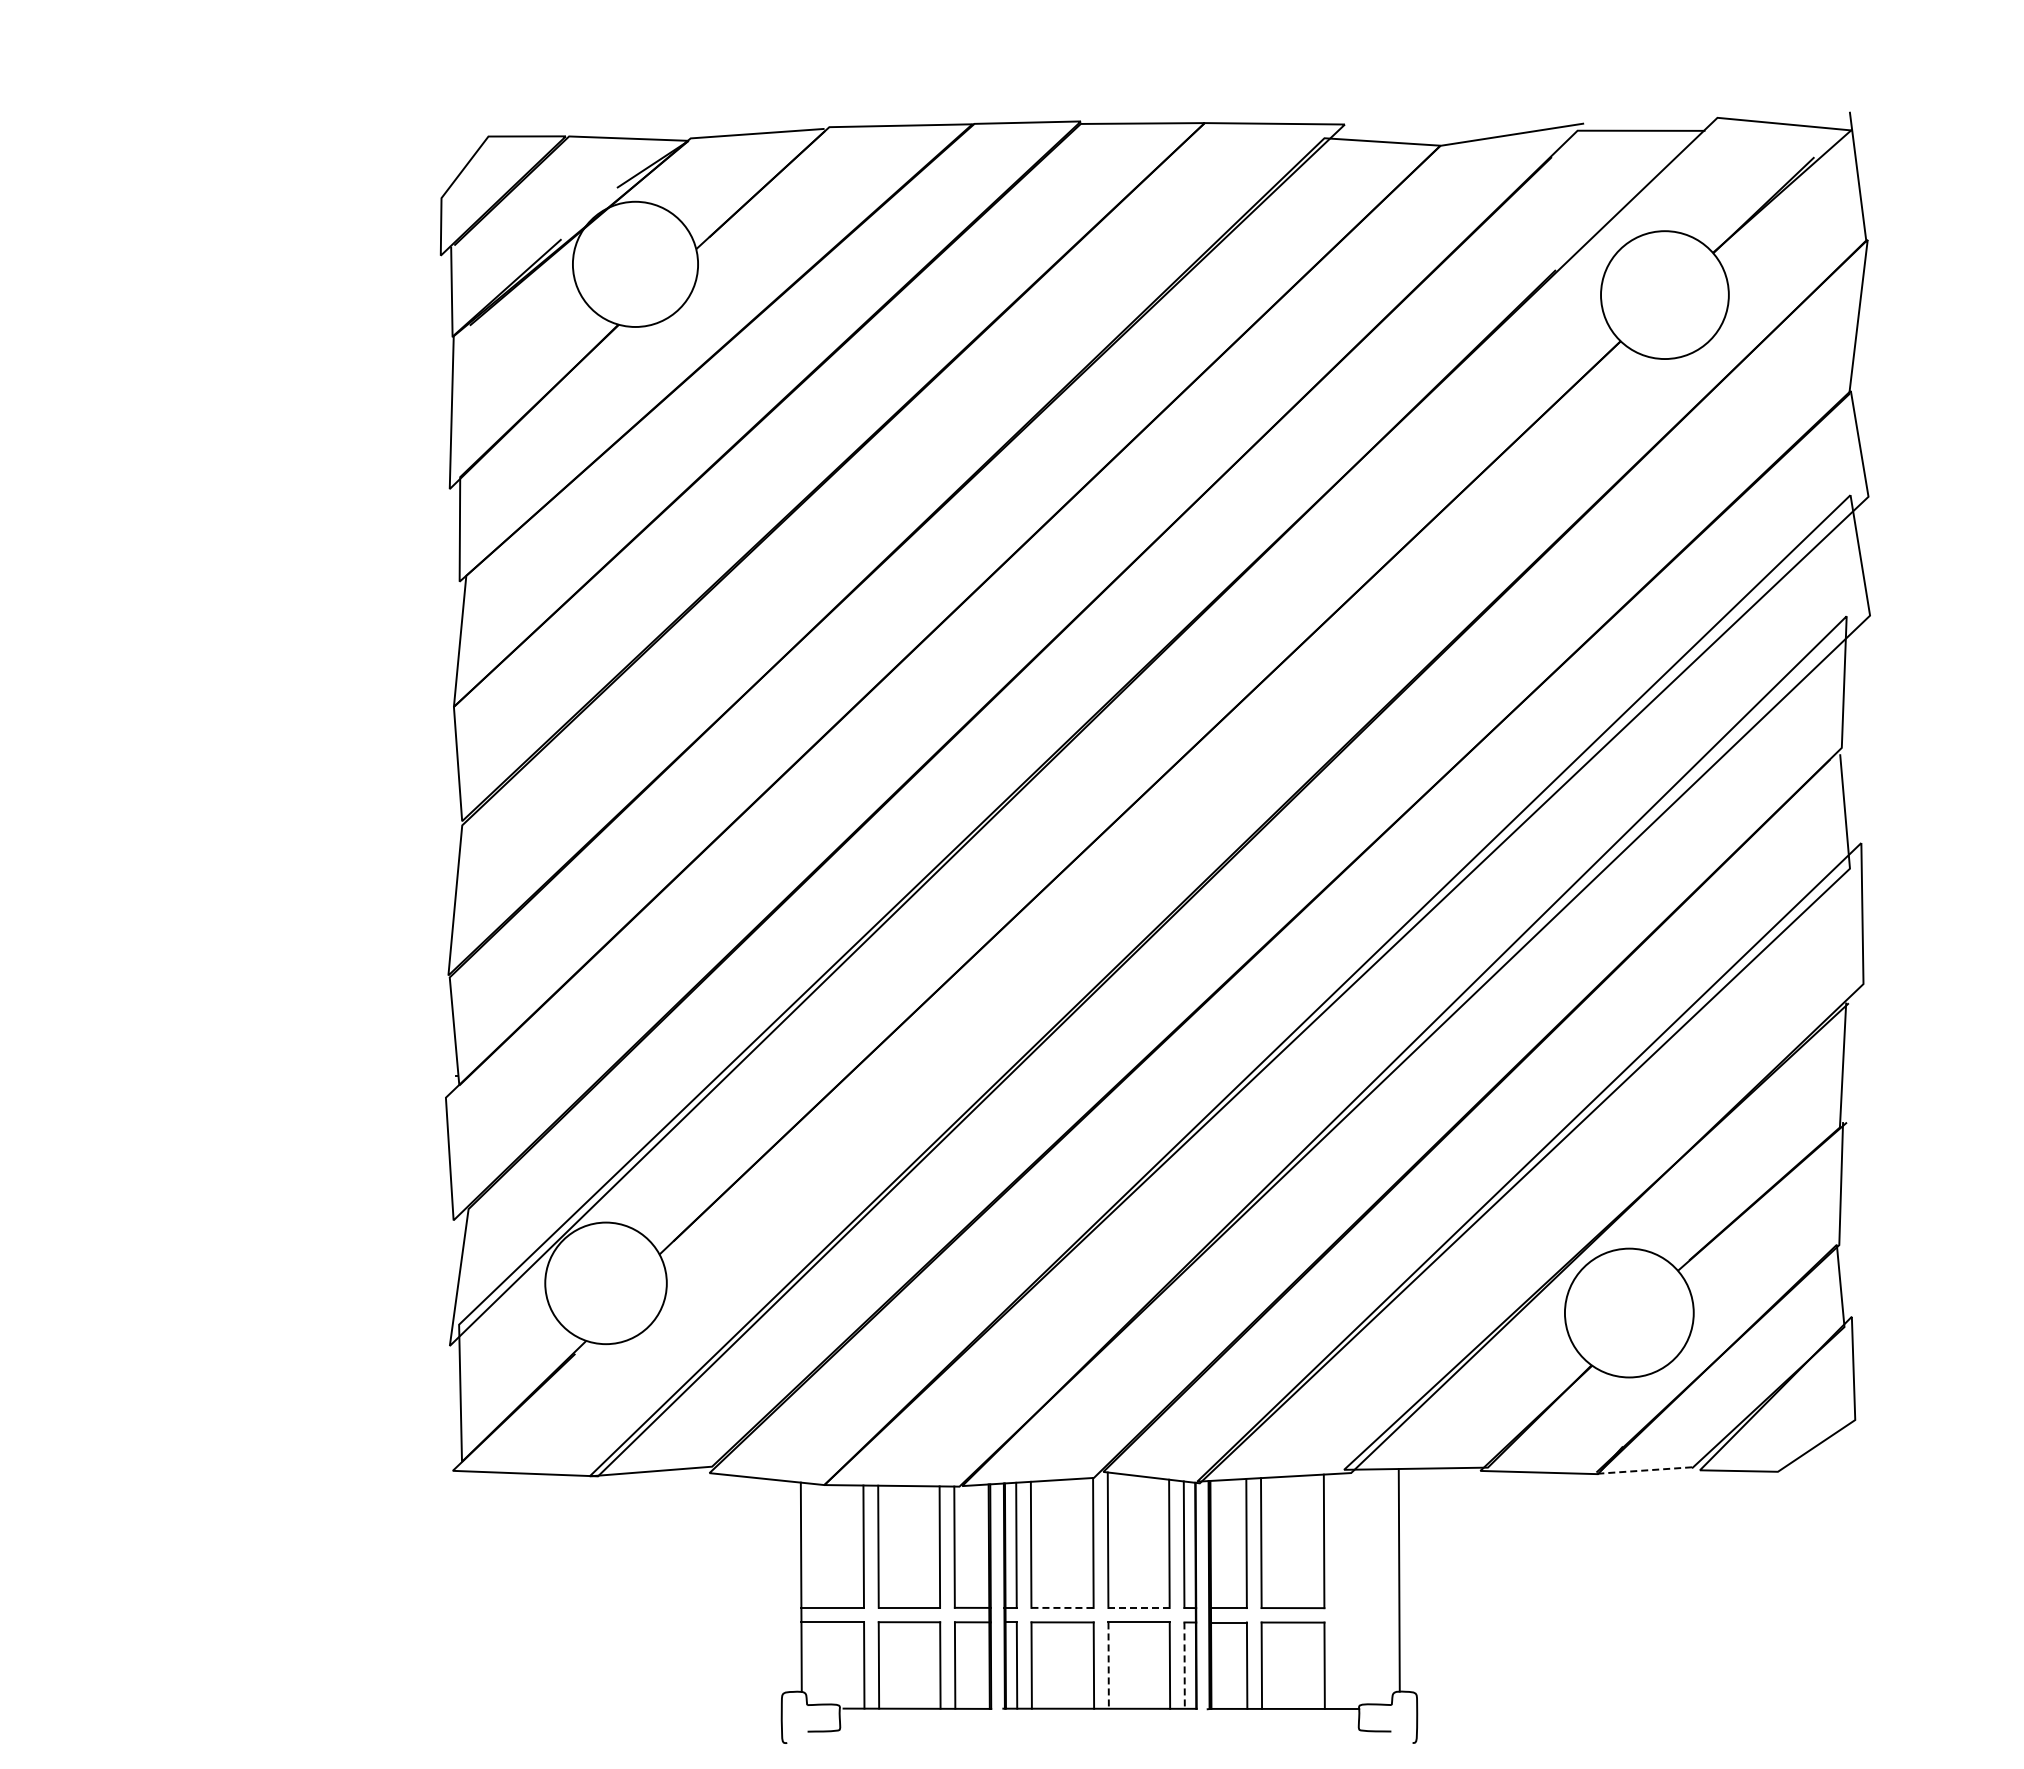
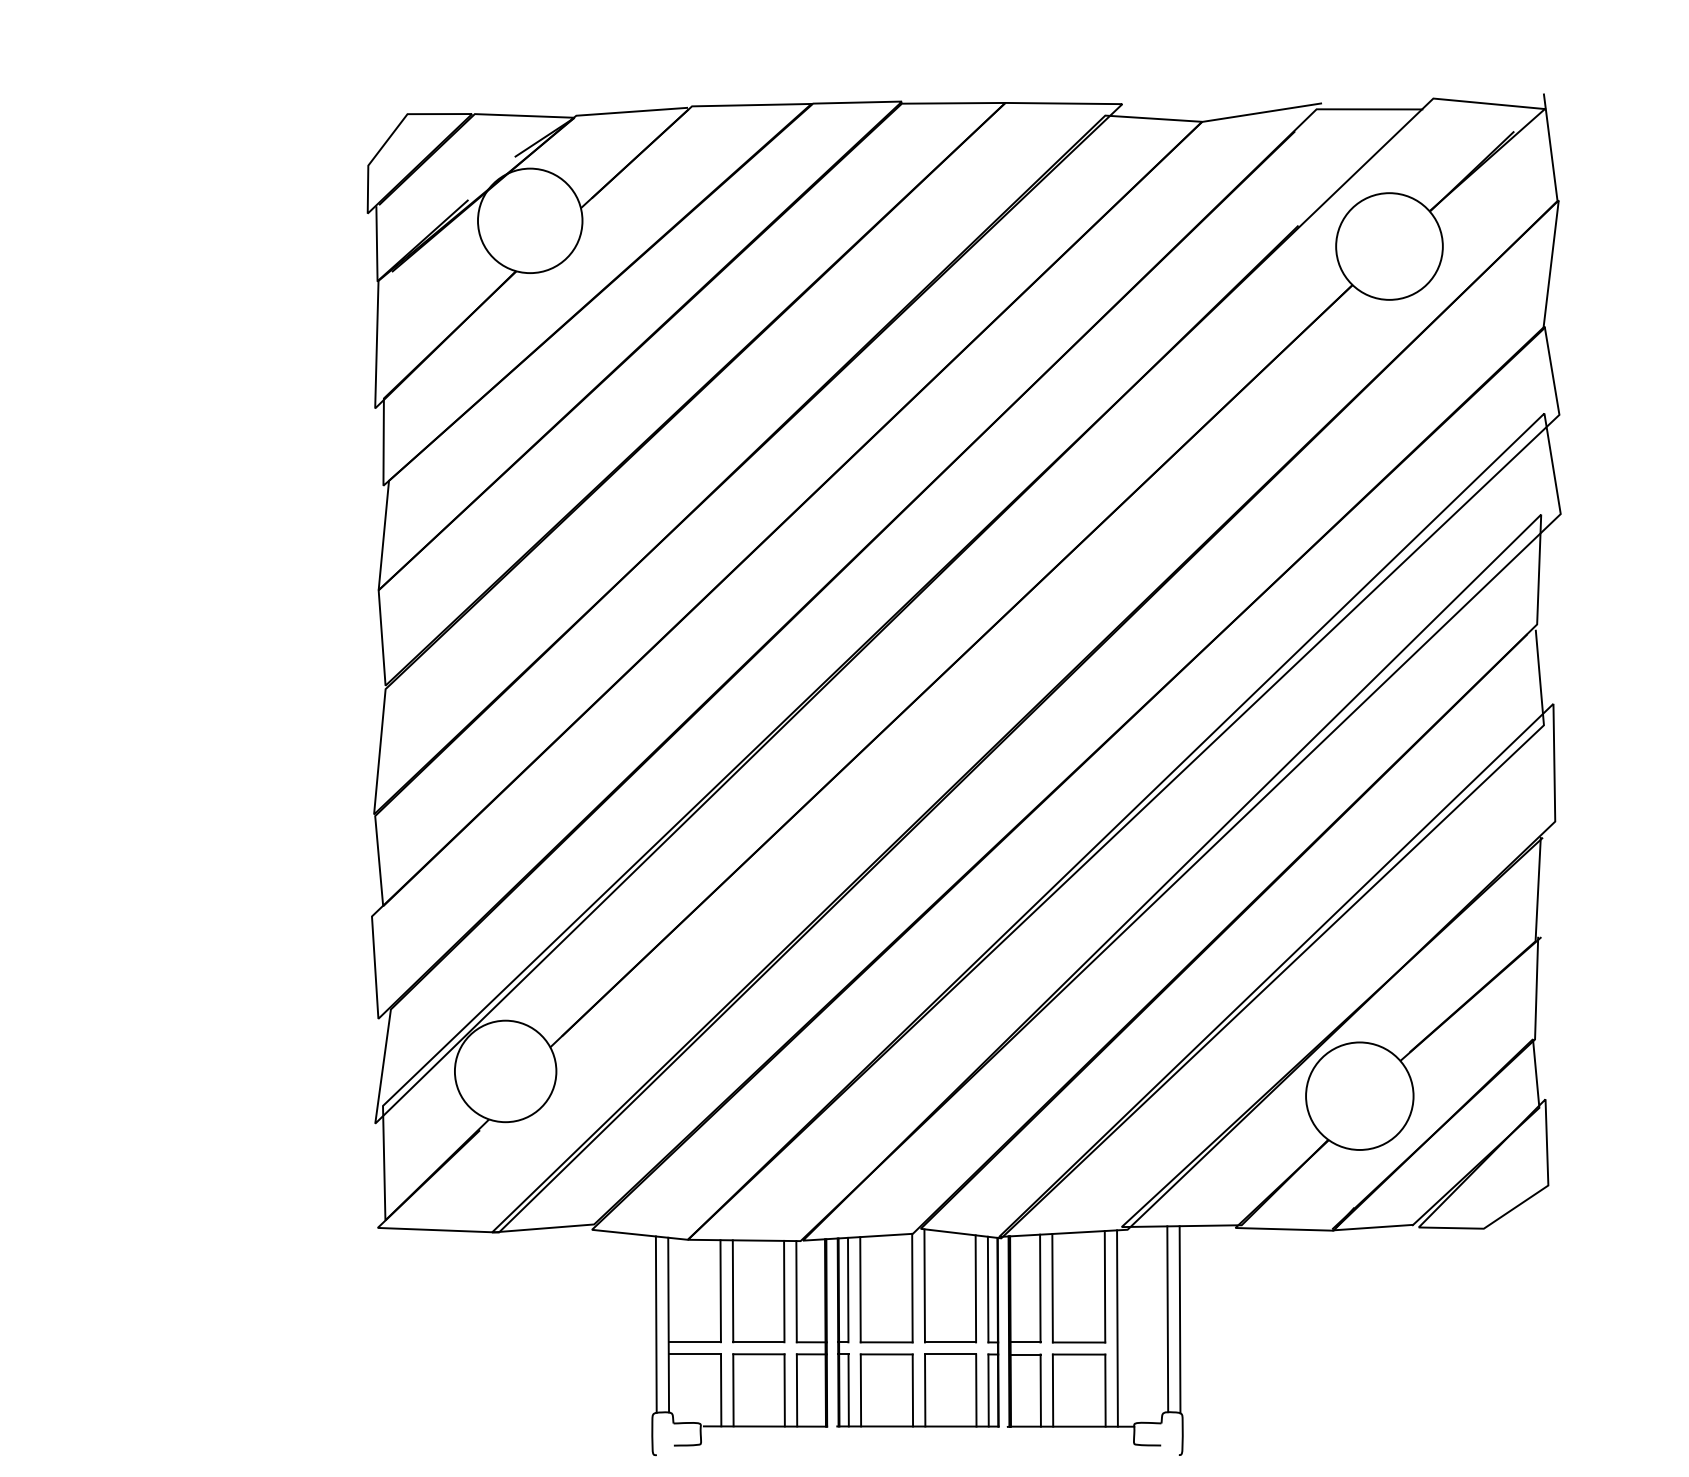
line: (1644, 1470) -> (1372, 1227), dashed -> solid
line: (1413, 1580) -> (1179, 1319), added
line: (786, 1586) -> (656, 1324), added
line: (1338, 1590) -> (1117, 1327), added
line: (1063, 1607) -> (887, 1341), dashed -> solid
line: (1139, 1607) -> (950, 1341), dashed -> solid
line: (1108, 1666) -> (925, 1391), dashed -> solid
line: (1184, 1666) -> (988, 1391), dashed -> solid

